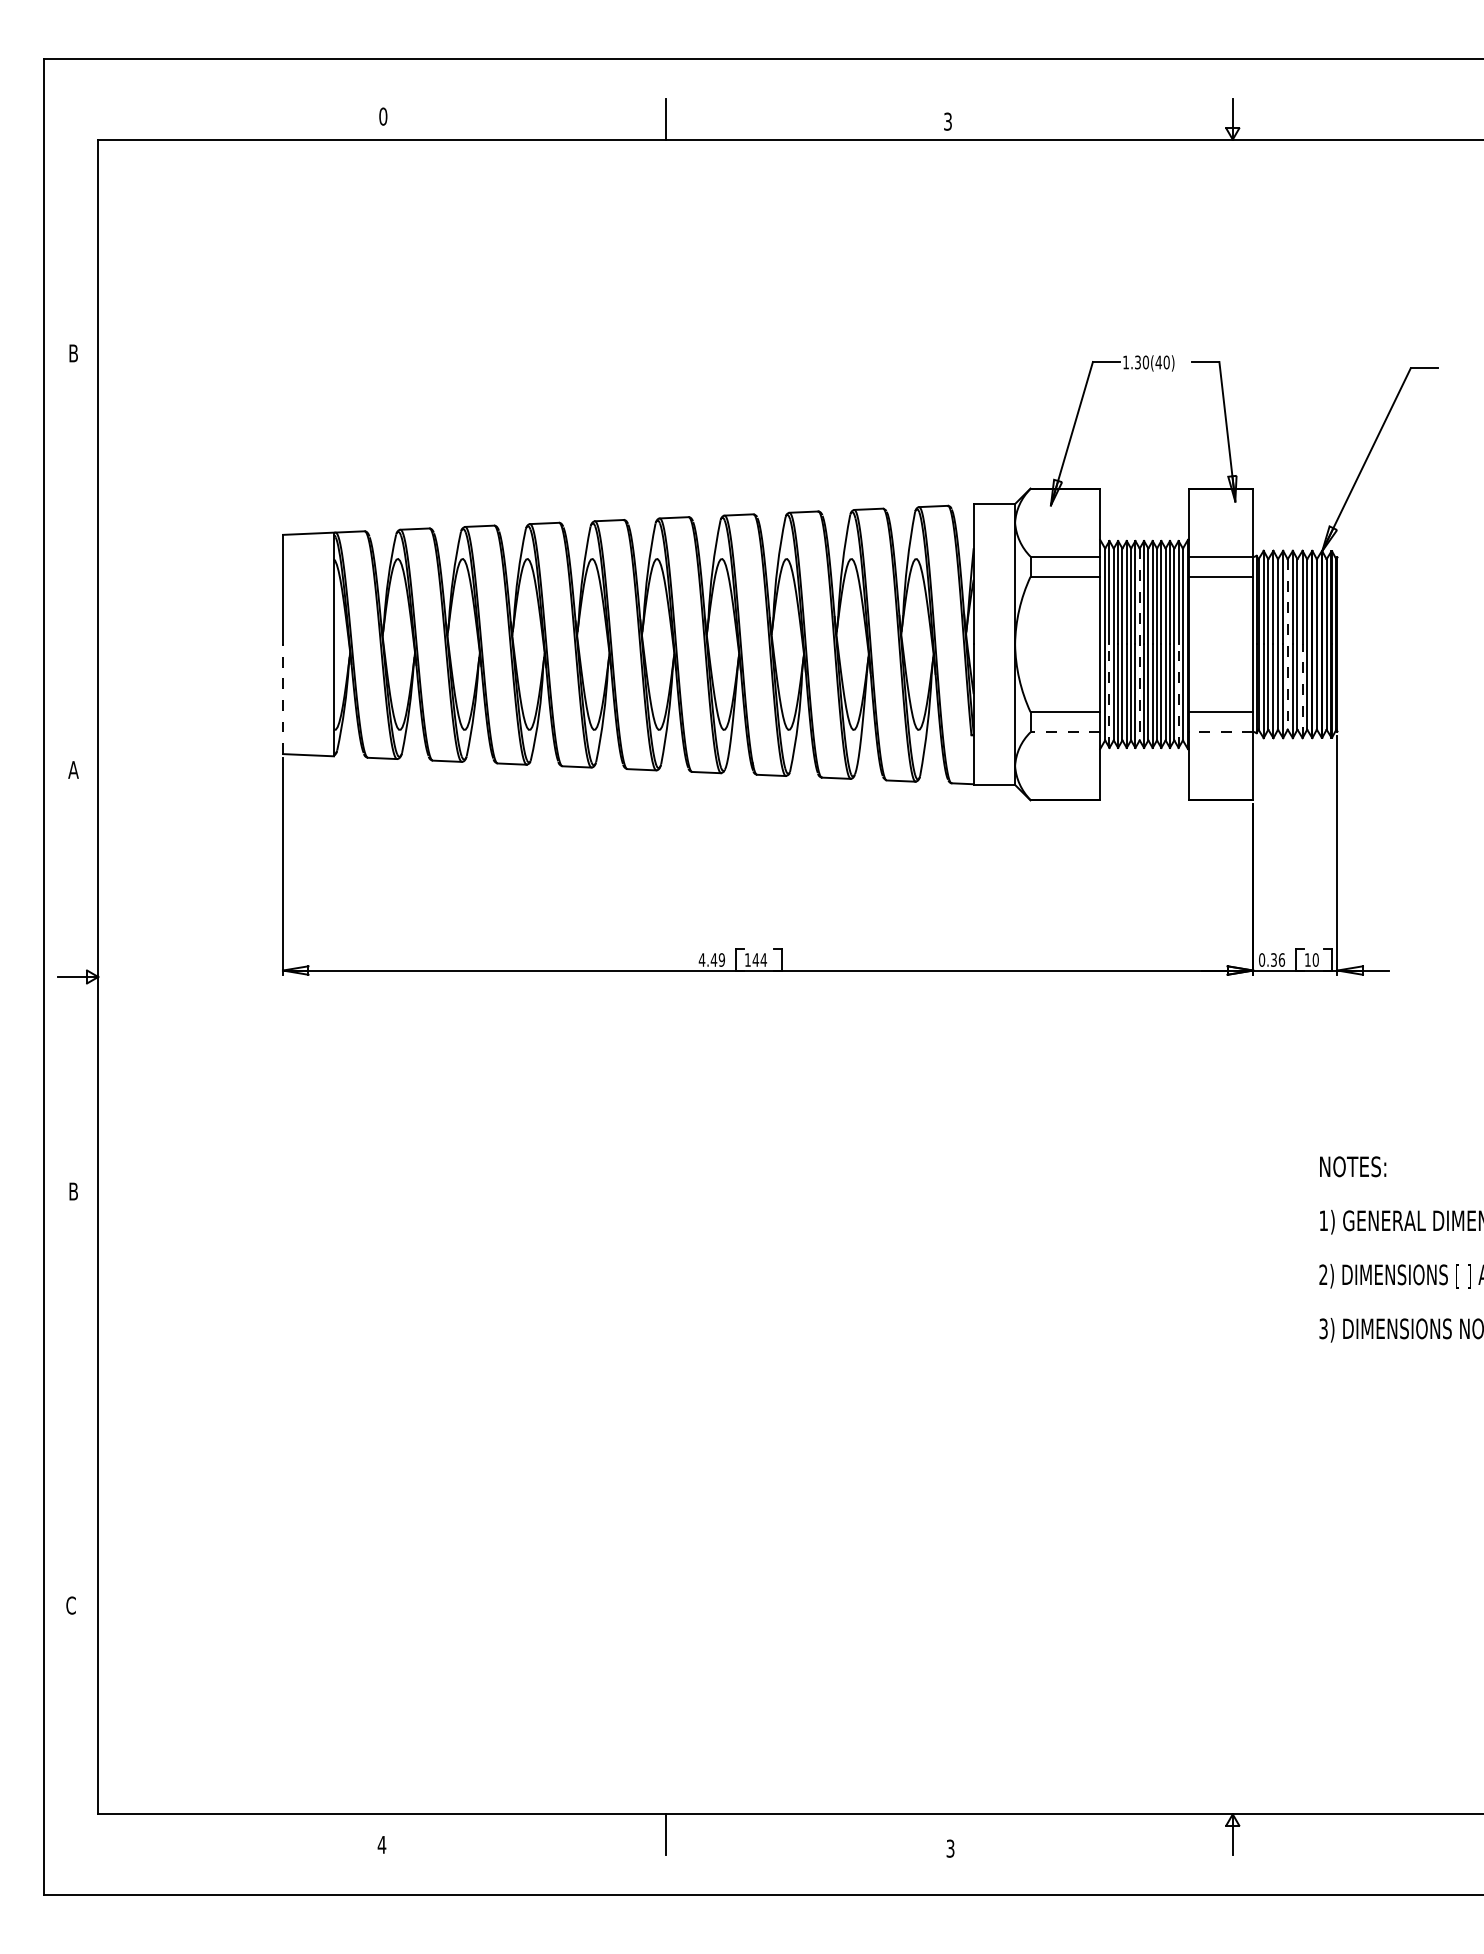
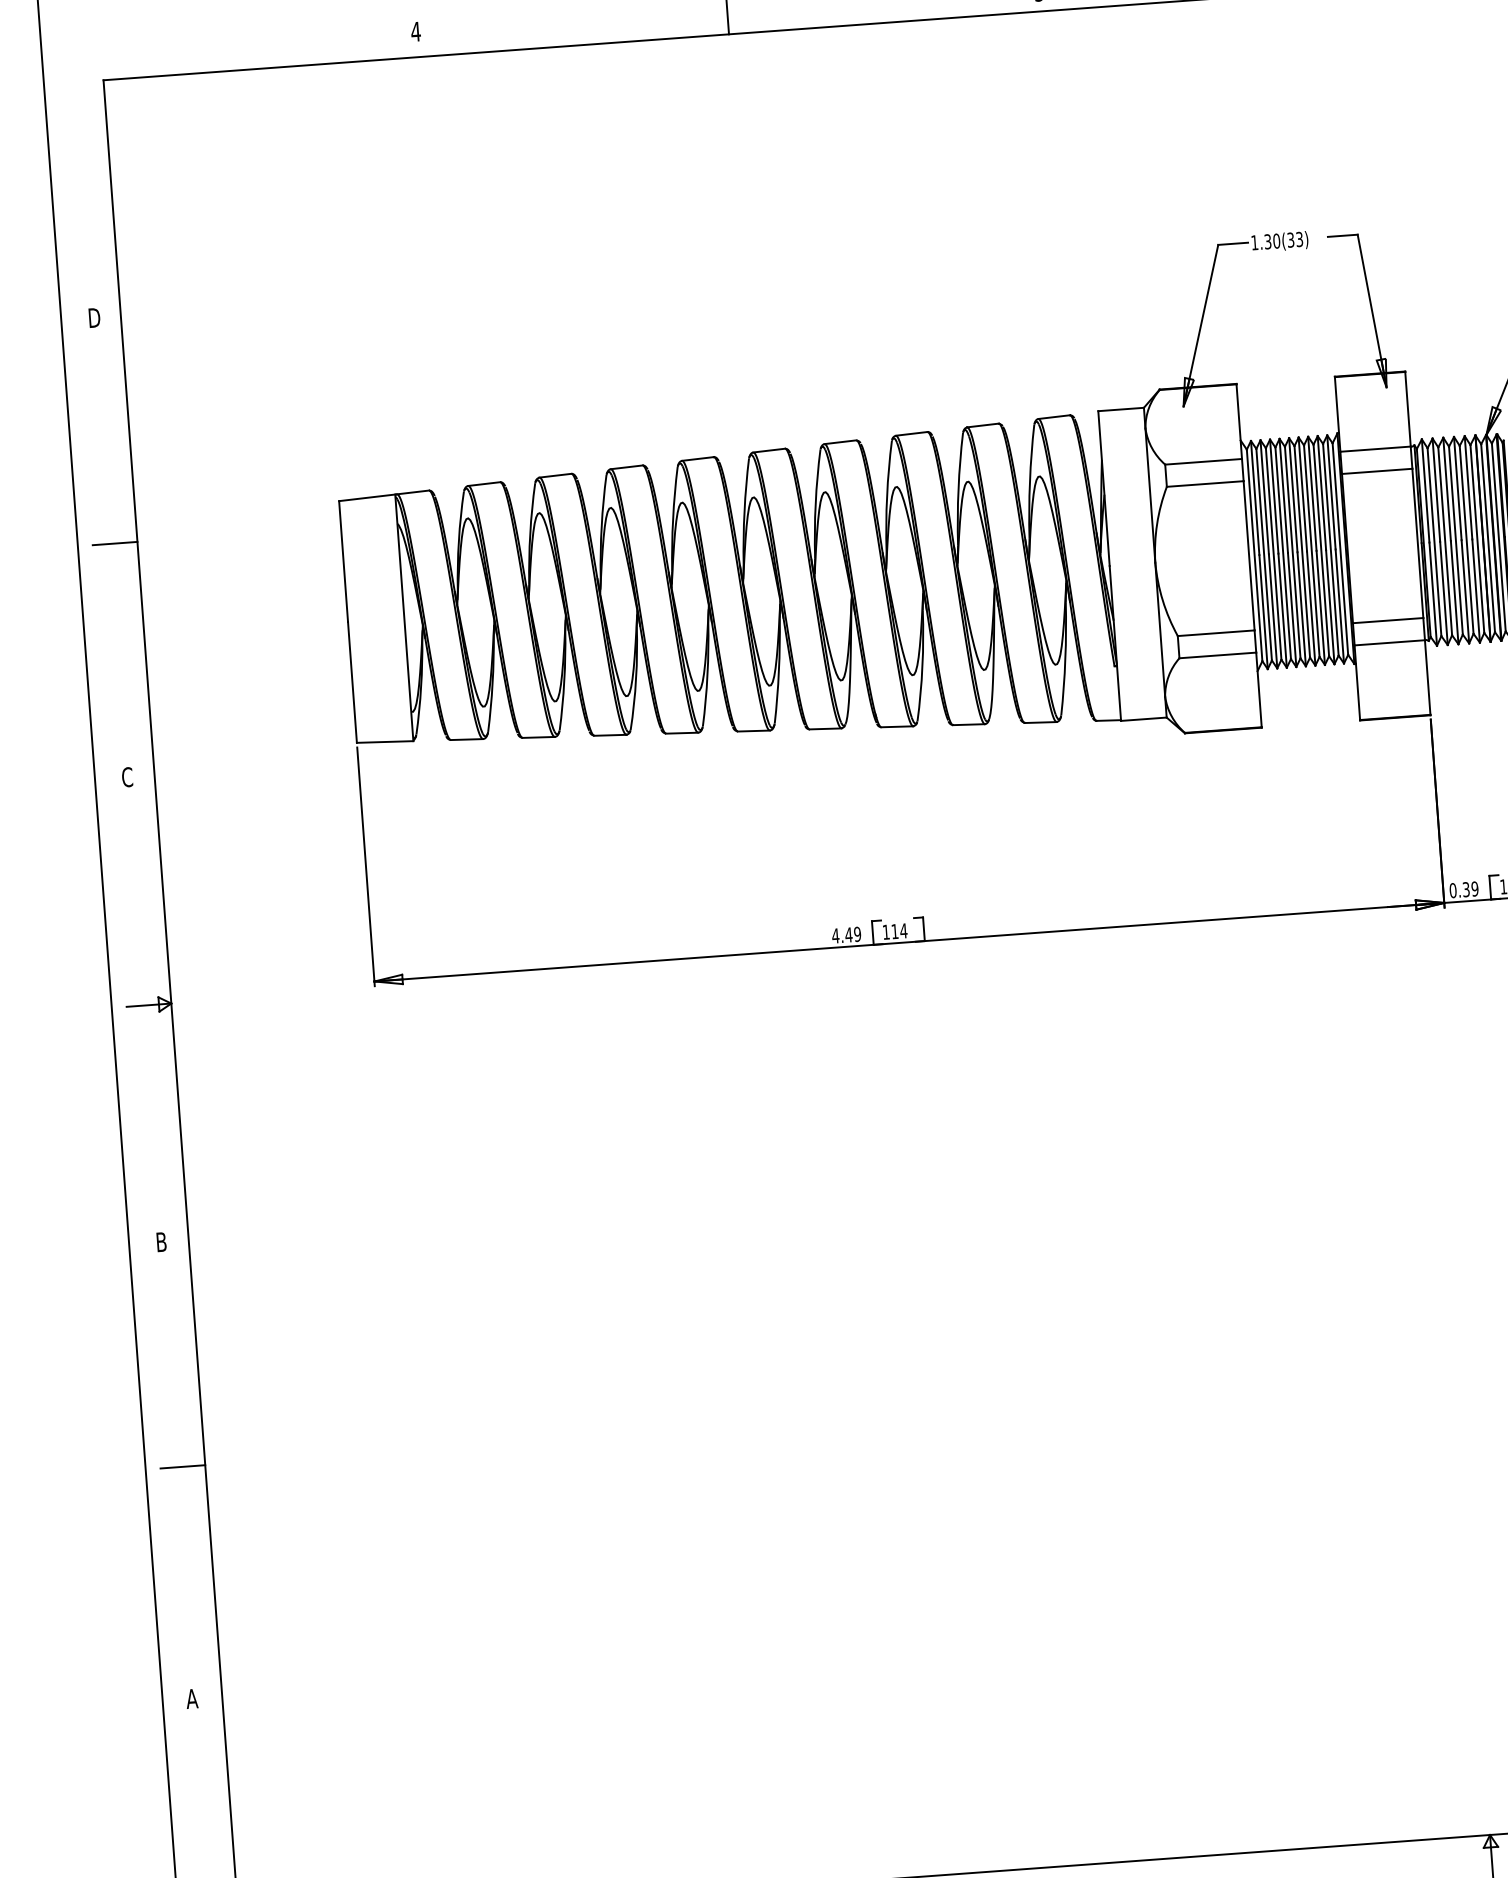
text: (383, 116) -> (416, 31), 0 -> 4
text: (75, 353) -> (95, 317), B -> D
text: (1162, 362) -> (1295, 239), 1.30(40) -> 1.30(33)
line: (77, 558) -> (114, 543), added
line: (1139, 644) -> (1292, 552), dashed -> solid
line: (1287, 644) -> (1455, 540), dashed -> solid
line: (1302, 691) -> (1476, 591), dashed -> solid
line: (1109, 696) -> (1263, 612), dashed -> solid
line: (1178, 696) -> (1339, 606), dashed -> solid
line: (282, 699) -> (351, 682), dashed -> solid
line: (1065, 732) -> (1218, 655), dashed -> solid
line: (1221, 732) -> (1390, 643), dashed -> solid
text: (73, 769) -> (127, 776), A -> C
text: (755, 959) -> (894, 931), 144 -> 114
text: (1281, 959) -> (1474, 888), 0.36 -> 0.39
line: (77, 1395) -> (182, 1466), added
text: (70, 1605) -> (191, 1698), C -> A

